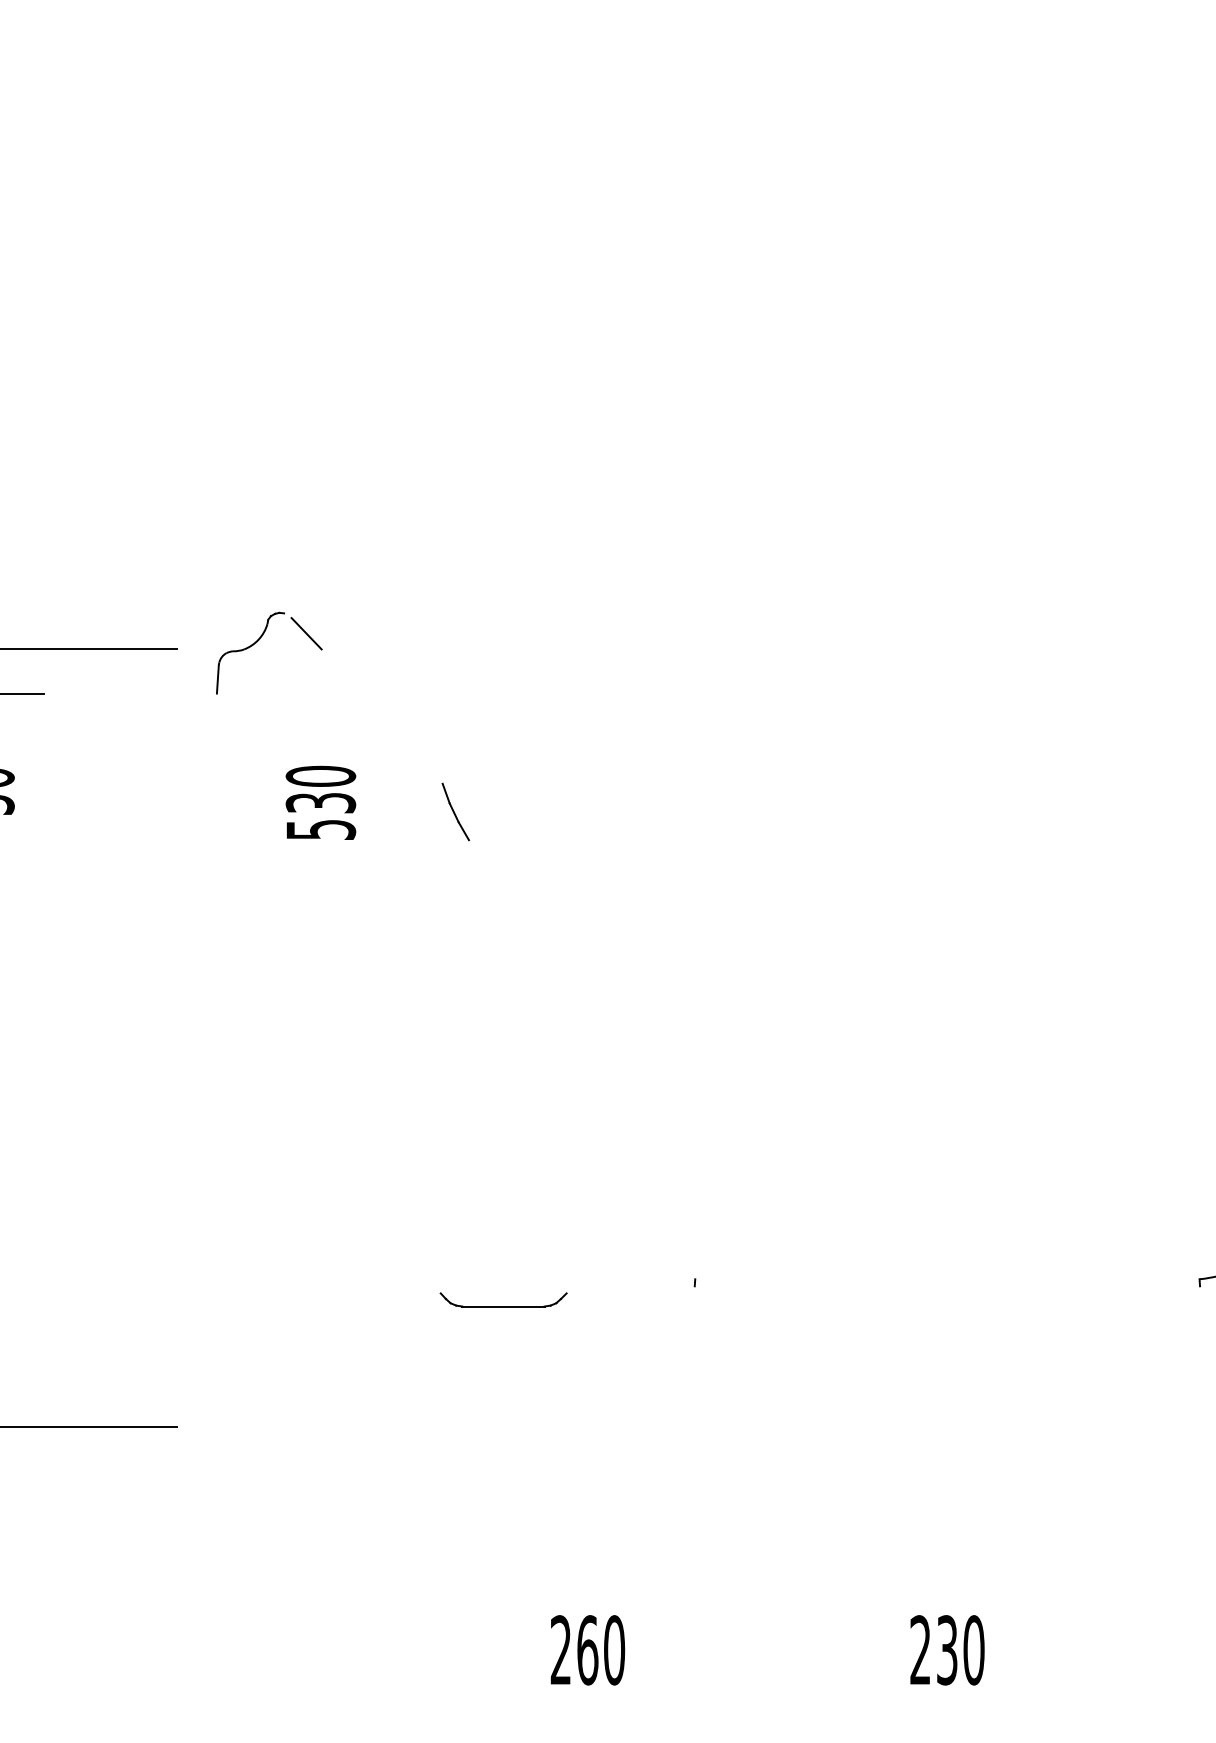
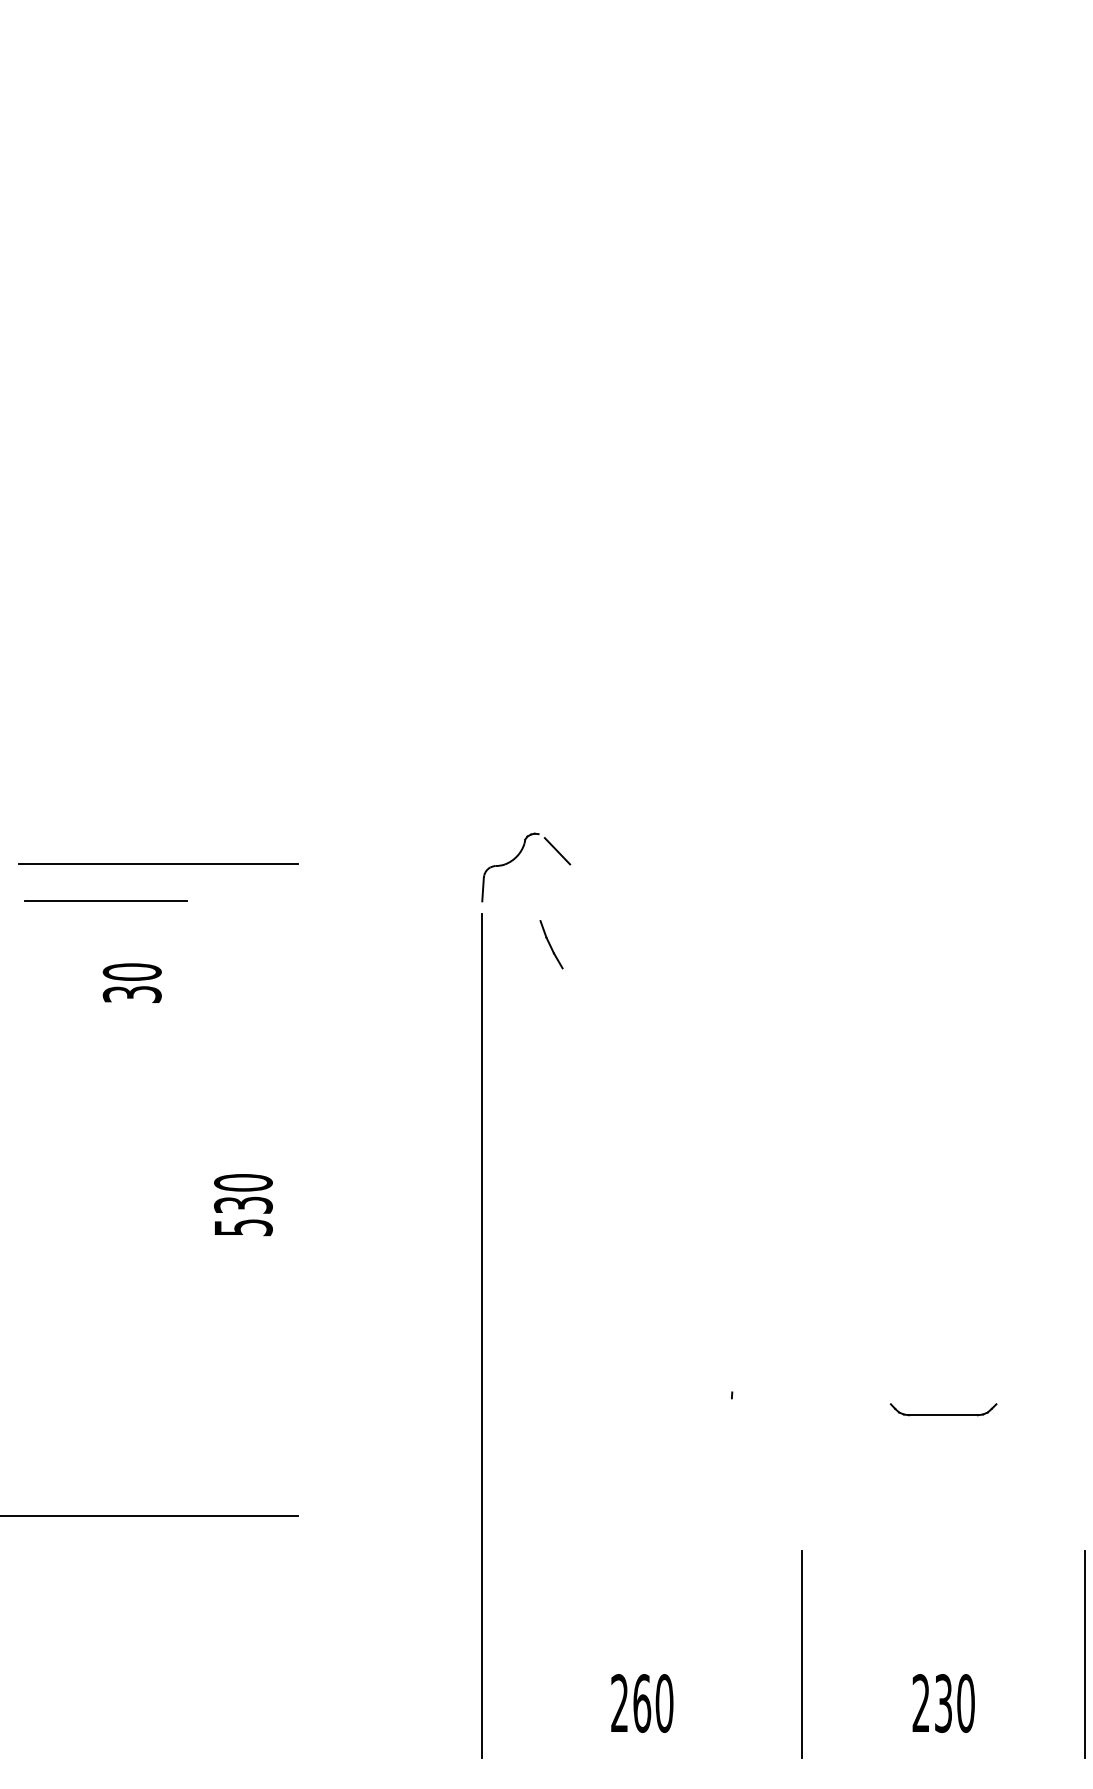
part: (258, 641) -> (517, 857), moved
text: (320, 803) -> (243, 1205), moved
part: (455, 811) -> (551, 944), moved
line: (397, 1211) -> (482, 1335), added
part: (503, 1299) -> (943, 1409), moved
line: (779, 1591) -> (802, 1654), added
line: (1116, 1591) -> (1085, 1654), added

